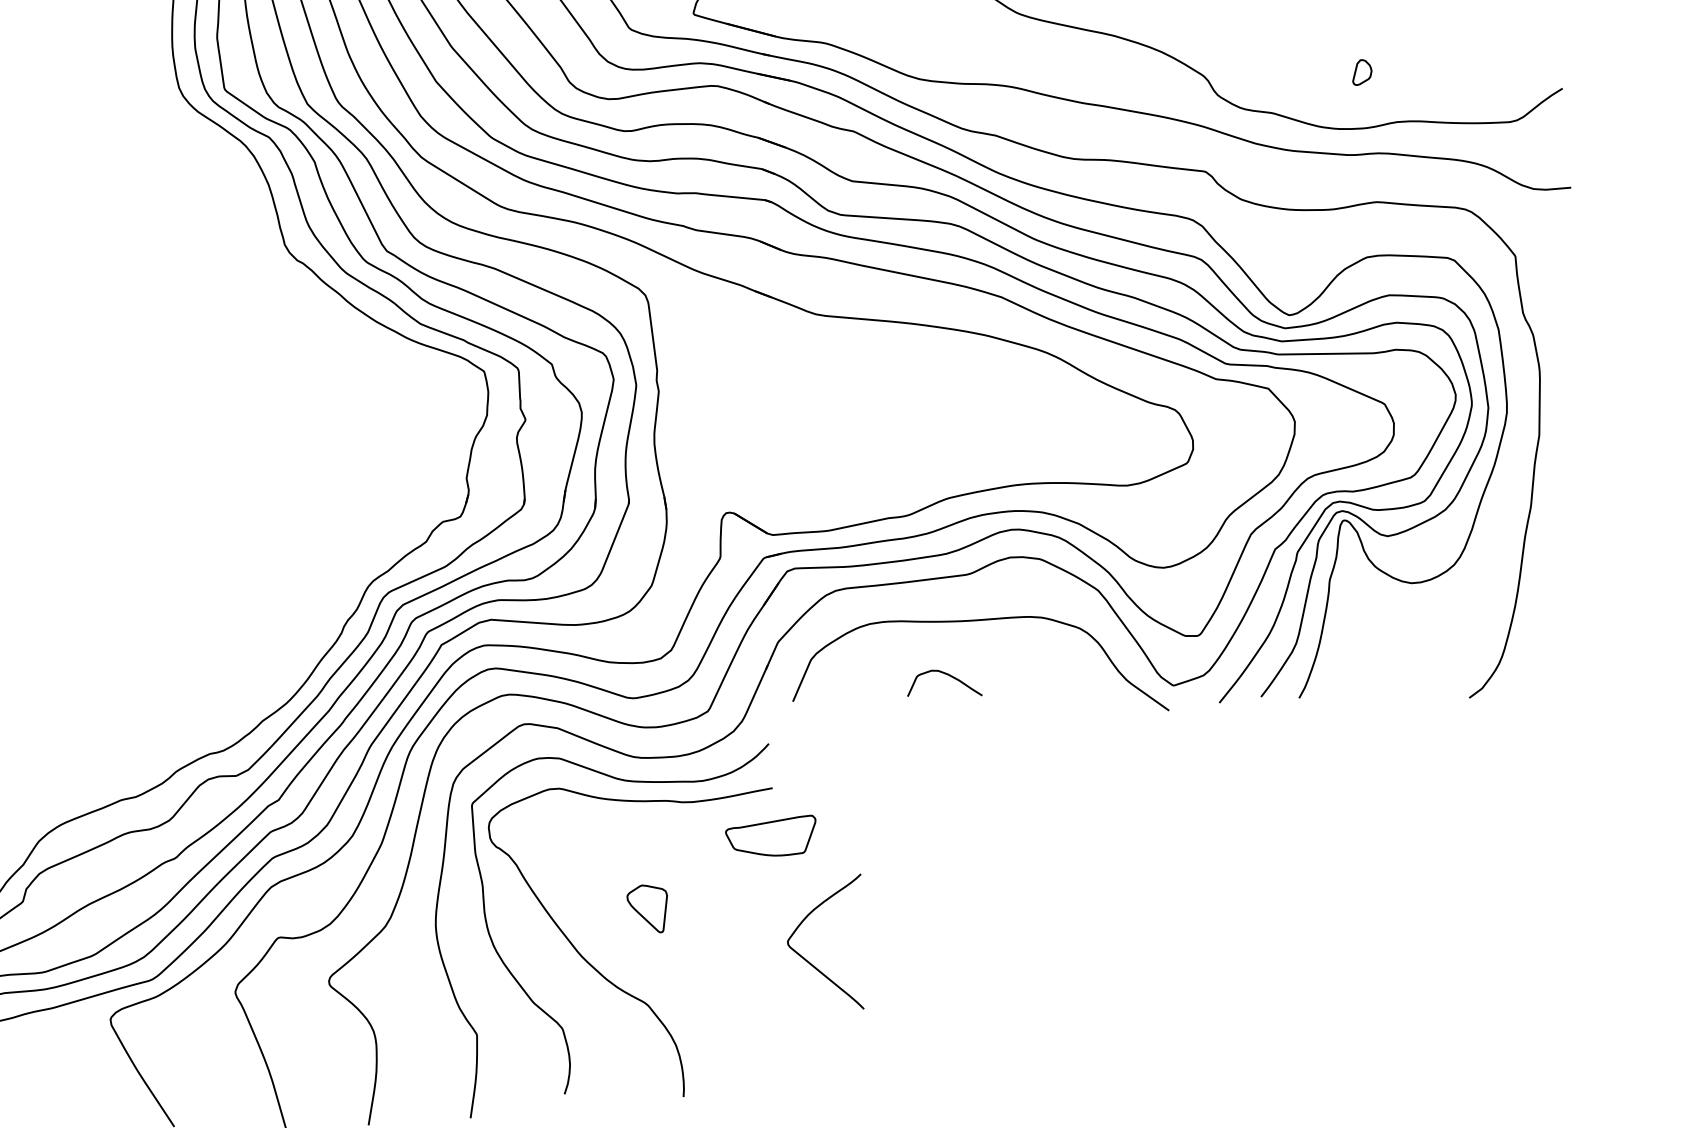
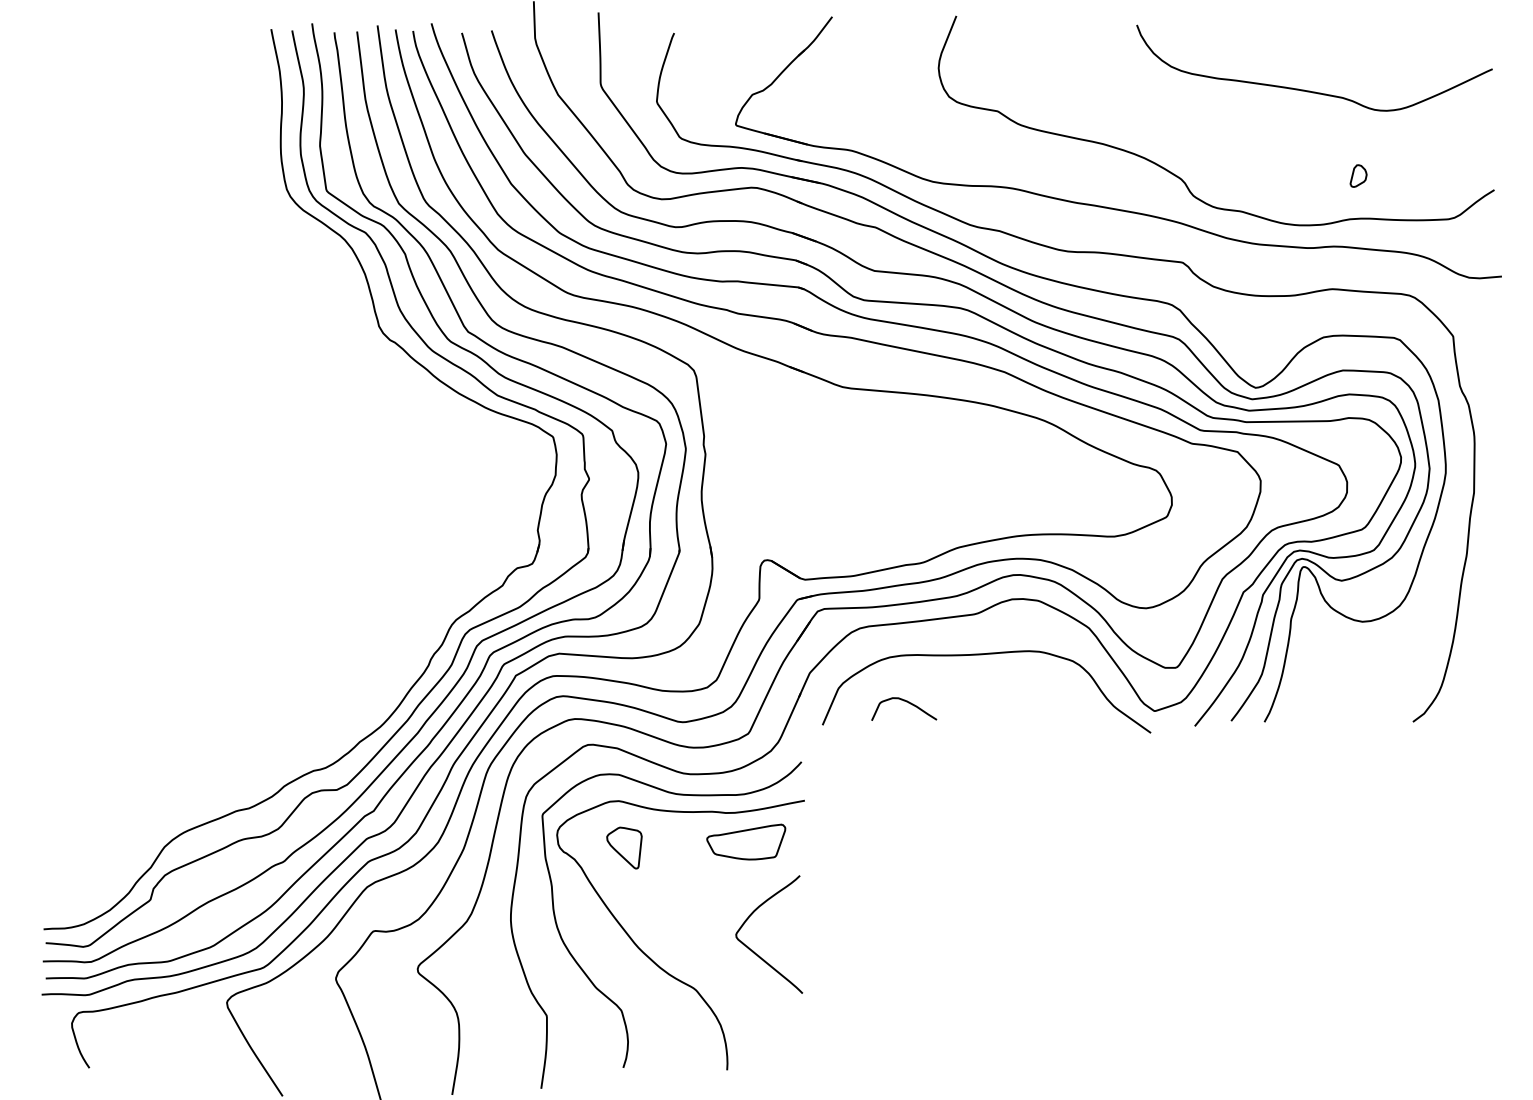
part: (1362, 71) -> (1358, 175), moved
curve: (947, 675) -> (906, 702), moved
part: (771, 834) -> (746, 841), moved
part: (647, 908) -> (624, 847), moved
curve: (807, 959) -> (753, 950), moved

